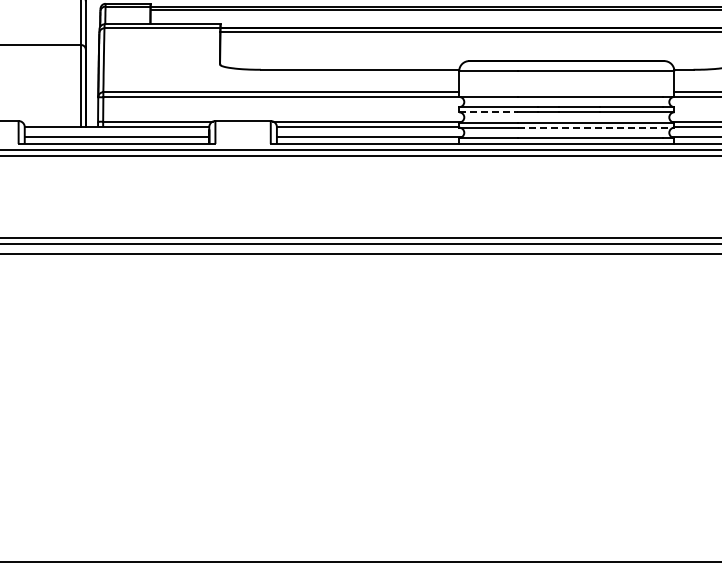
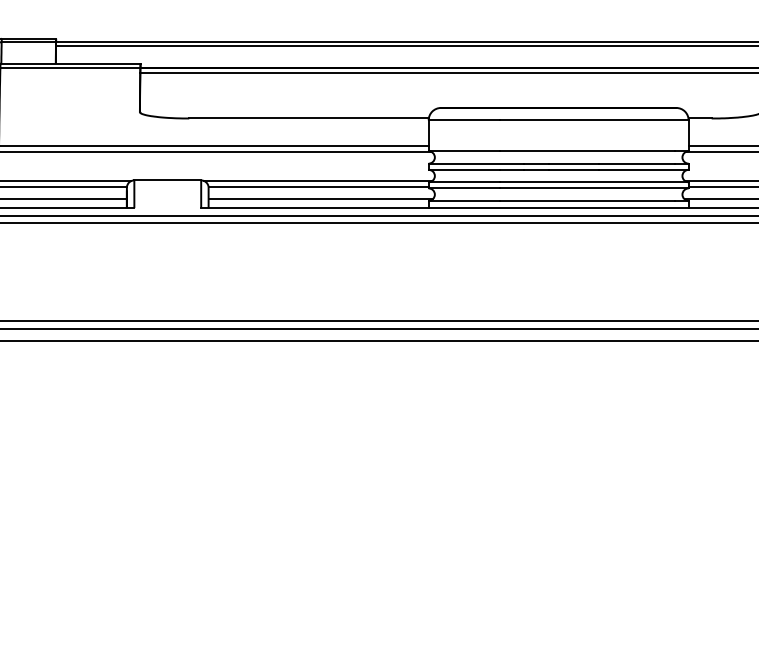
line: (489, 112) -> (465, 170), dashed -> solid
line: (596, 127) -> (594, 188), dashed -> solid

